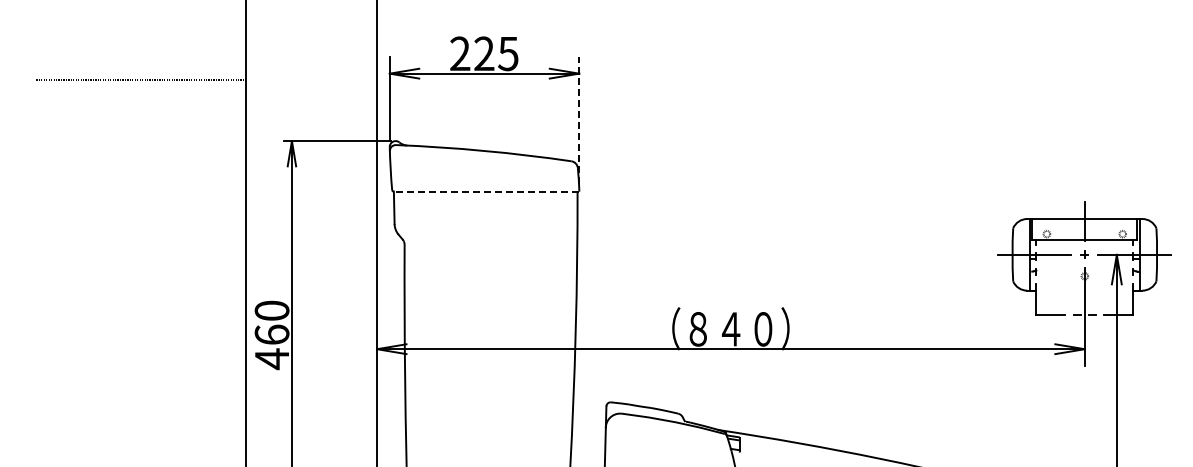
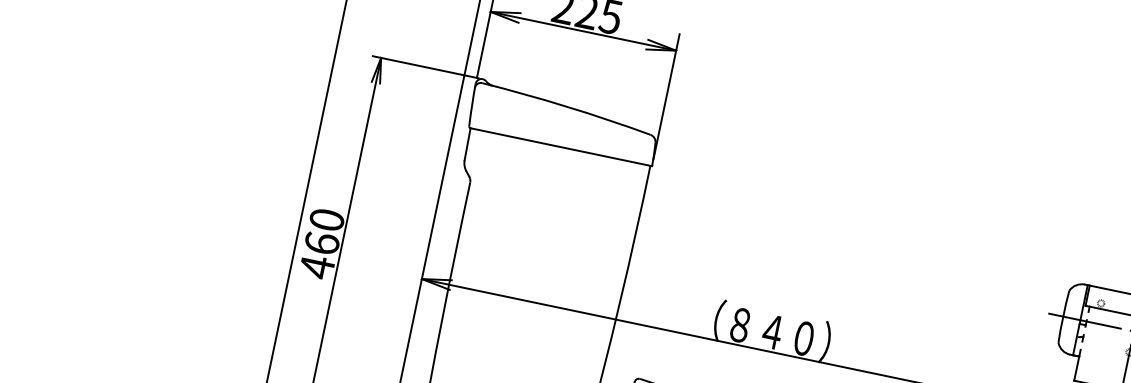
line: (579, 120) -> (666, 96), dashed -> solid
line: (486, 191) -> (561, 147), dashed -> solid

